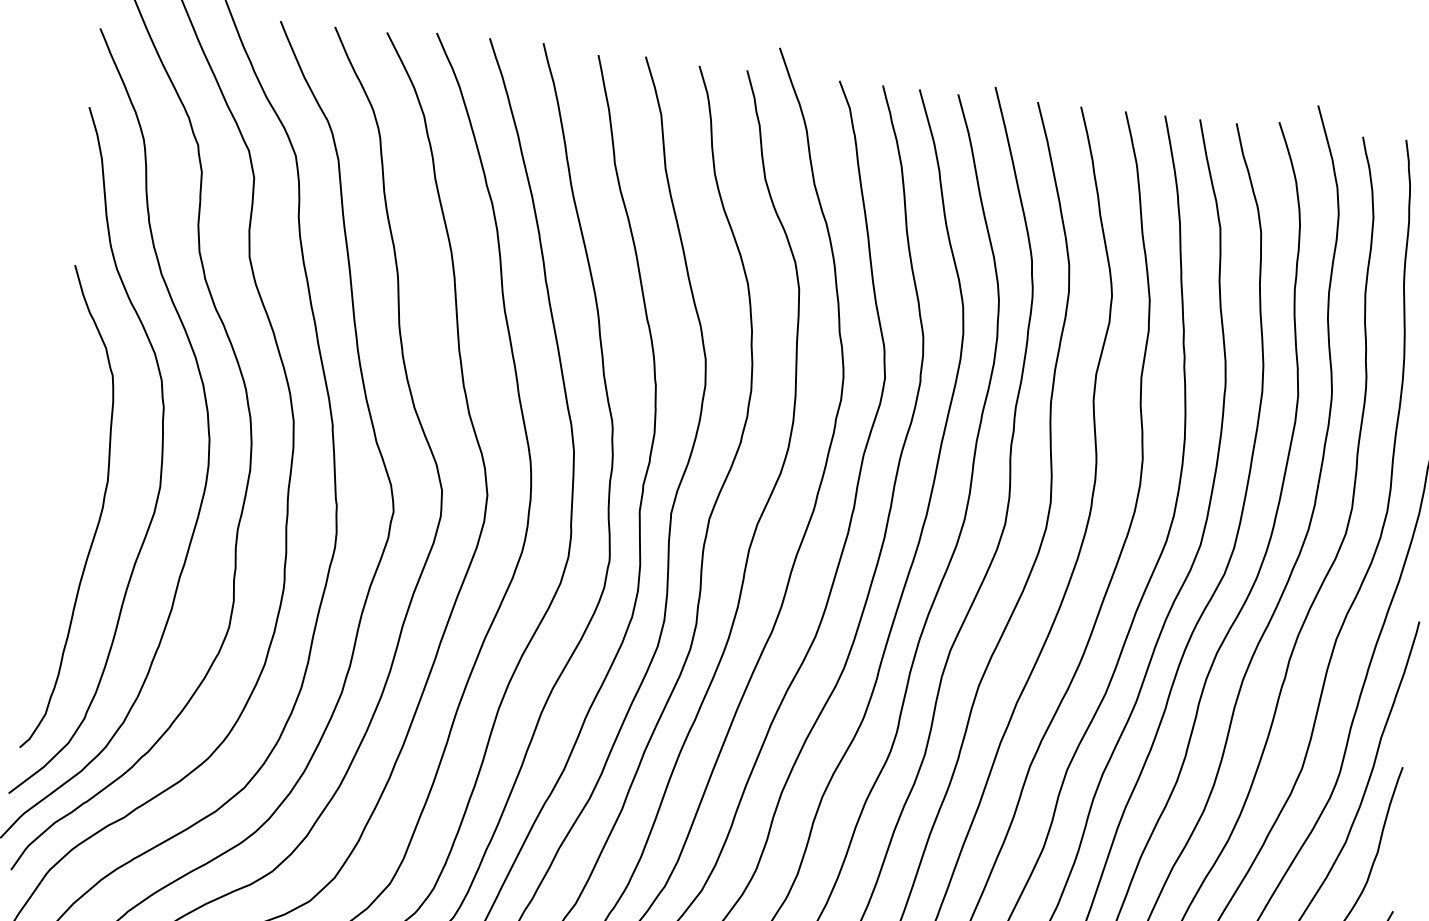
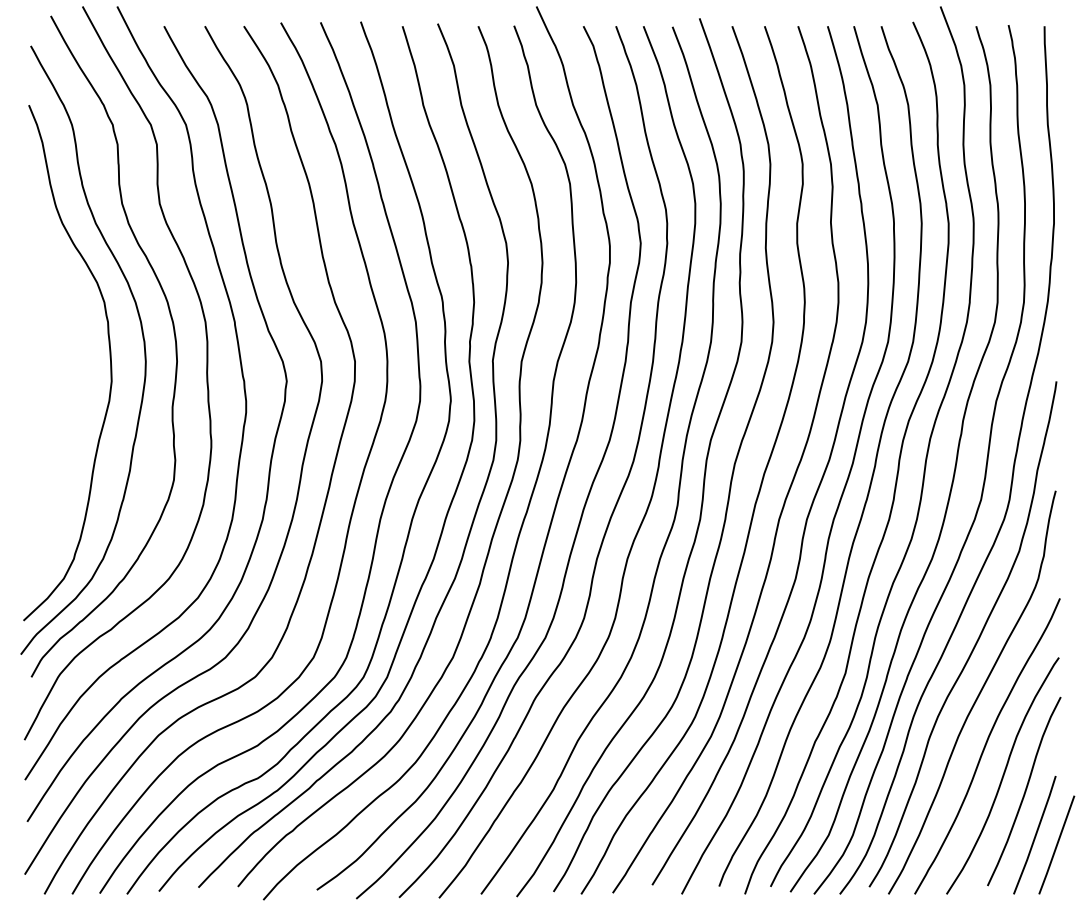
curve: (98, 515) -> (68, 407), removed

